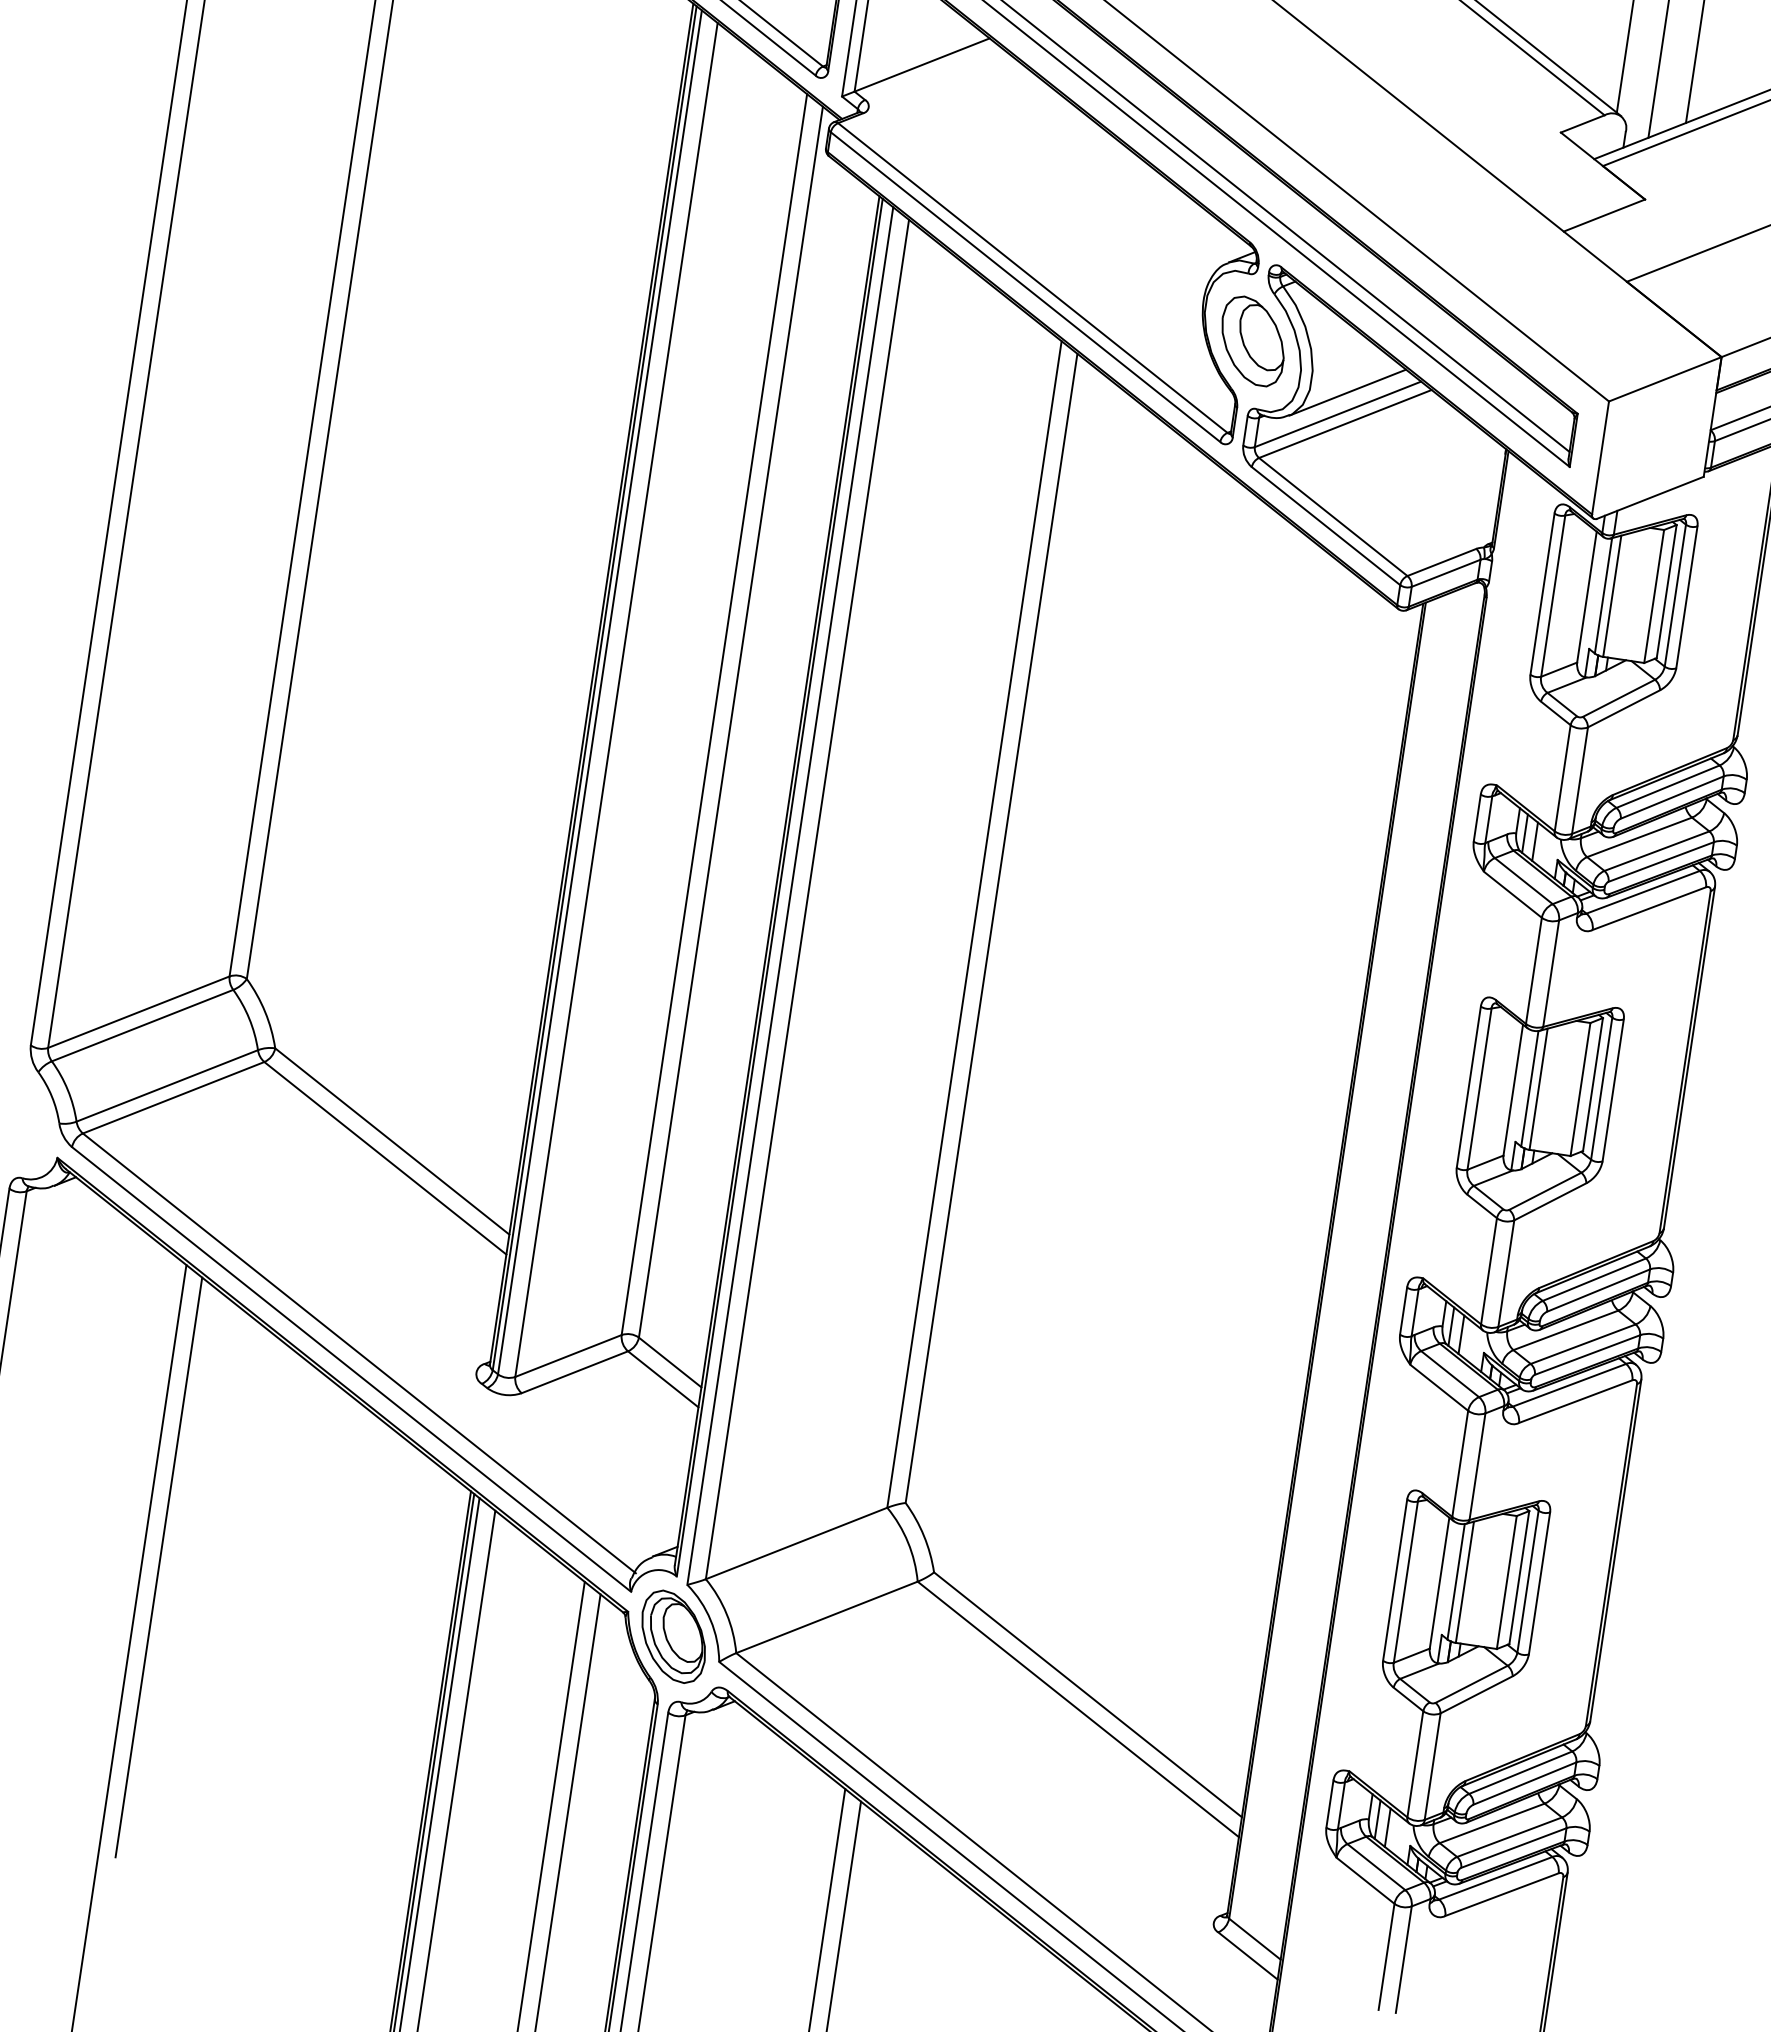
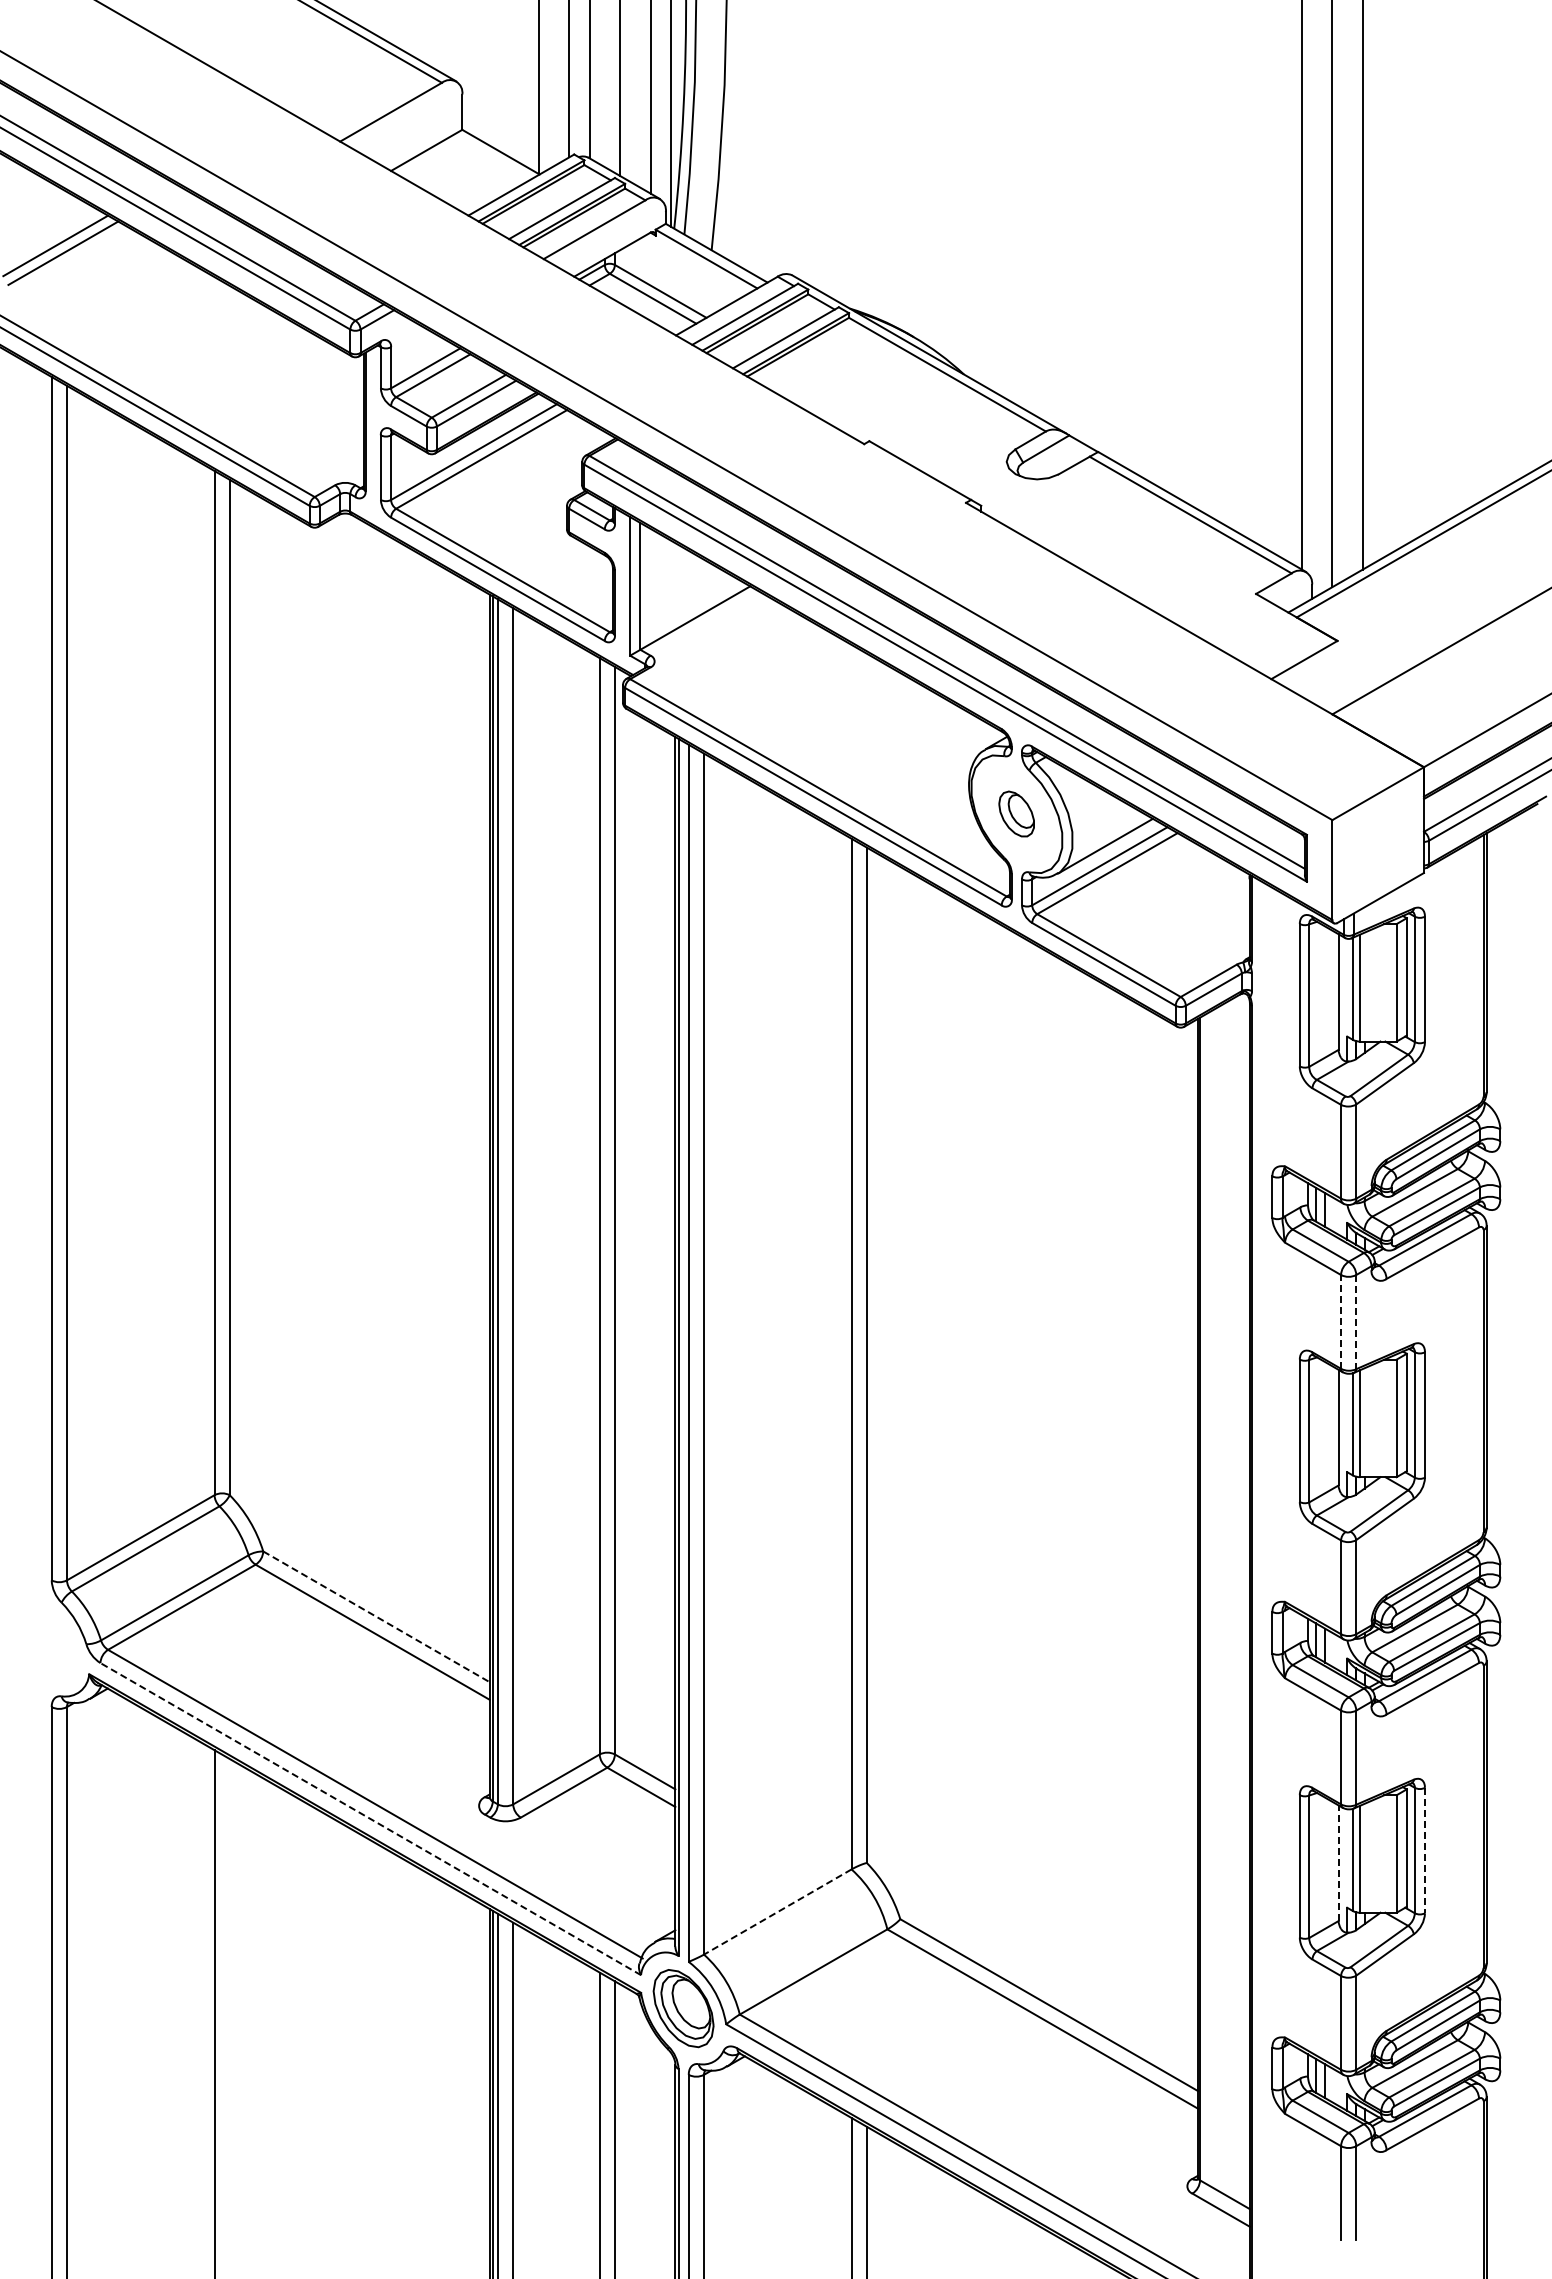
part: (1252, 340) -> (1016, 813), size x0.6
line: (1534, 970) -> (1341, 1321), solid -> dashed
line: (1551, 974) -> (1356, 1322), solid -> dashed
line: (392, 1141) -> (376, 1616), solid -> dashed
line: (351, 1368) -> (370, 1818), solid -> dashed
line: (796, 1543) -> (777, 1912), solid -> dashed
line: (158, 1567) -> (229, 2015), removed
line: (1439, 1583) -> (1338, 1863), solid -> dashed
line: (1540, 1583) -> (1425, 1850), solid -> dashed

